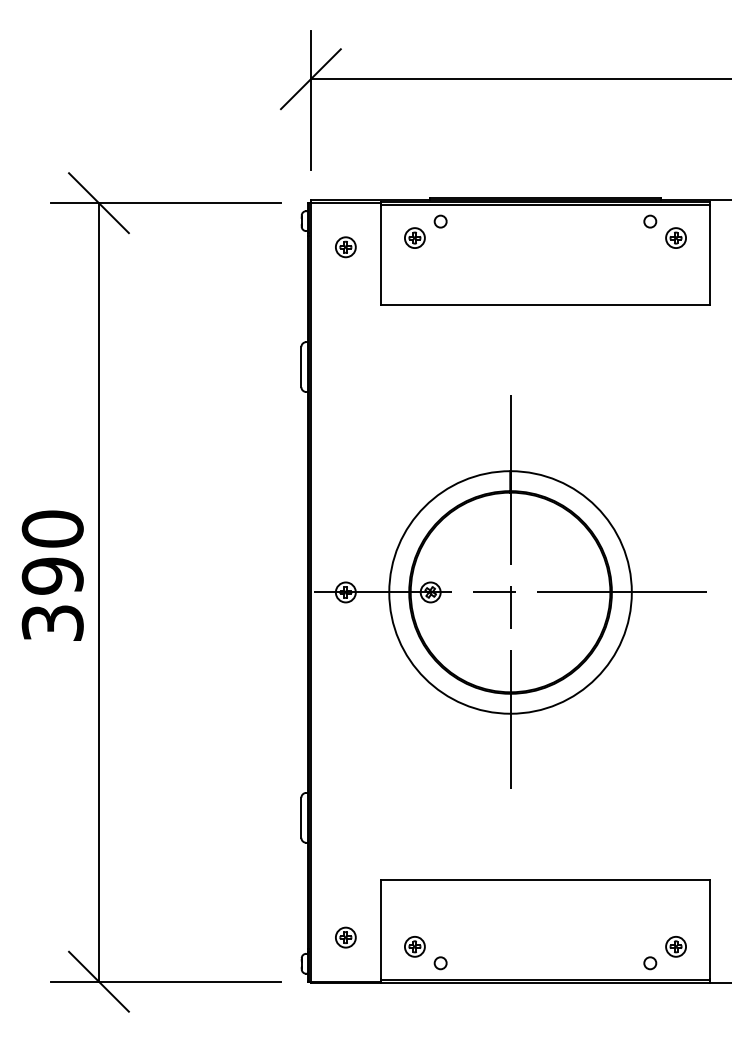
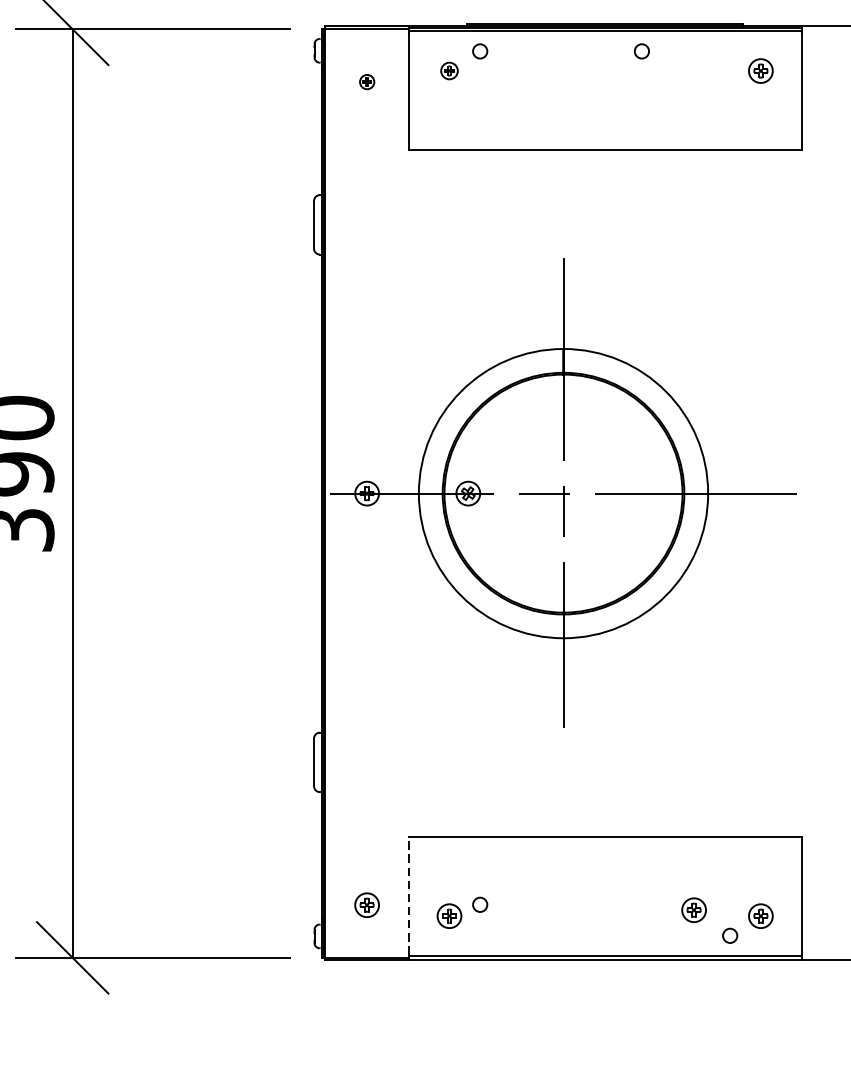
circle: (650, 221) -> (642, 51), moved
part: (414, 237) -> (448, 70), size x0.7
part: (345, 247) -> (366, 82), size x0.6
line: (380, 929) -> (408, 895), solid -> dashed
part: (619, 941) -> (693, 909), added
circle: (440, 963) -> (479, 905), moved

